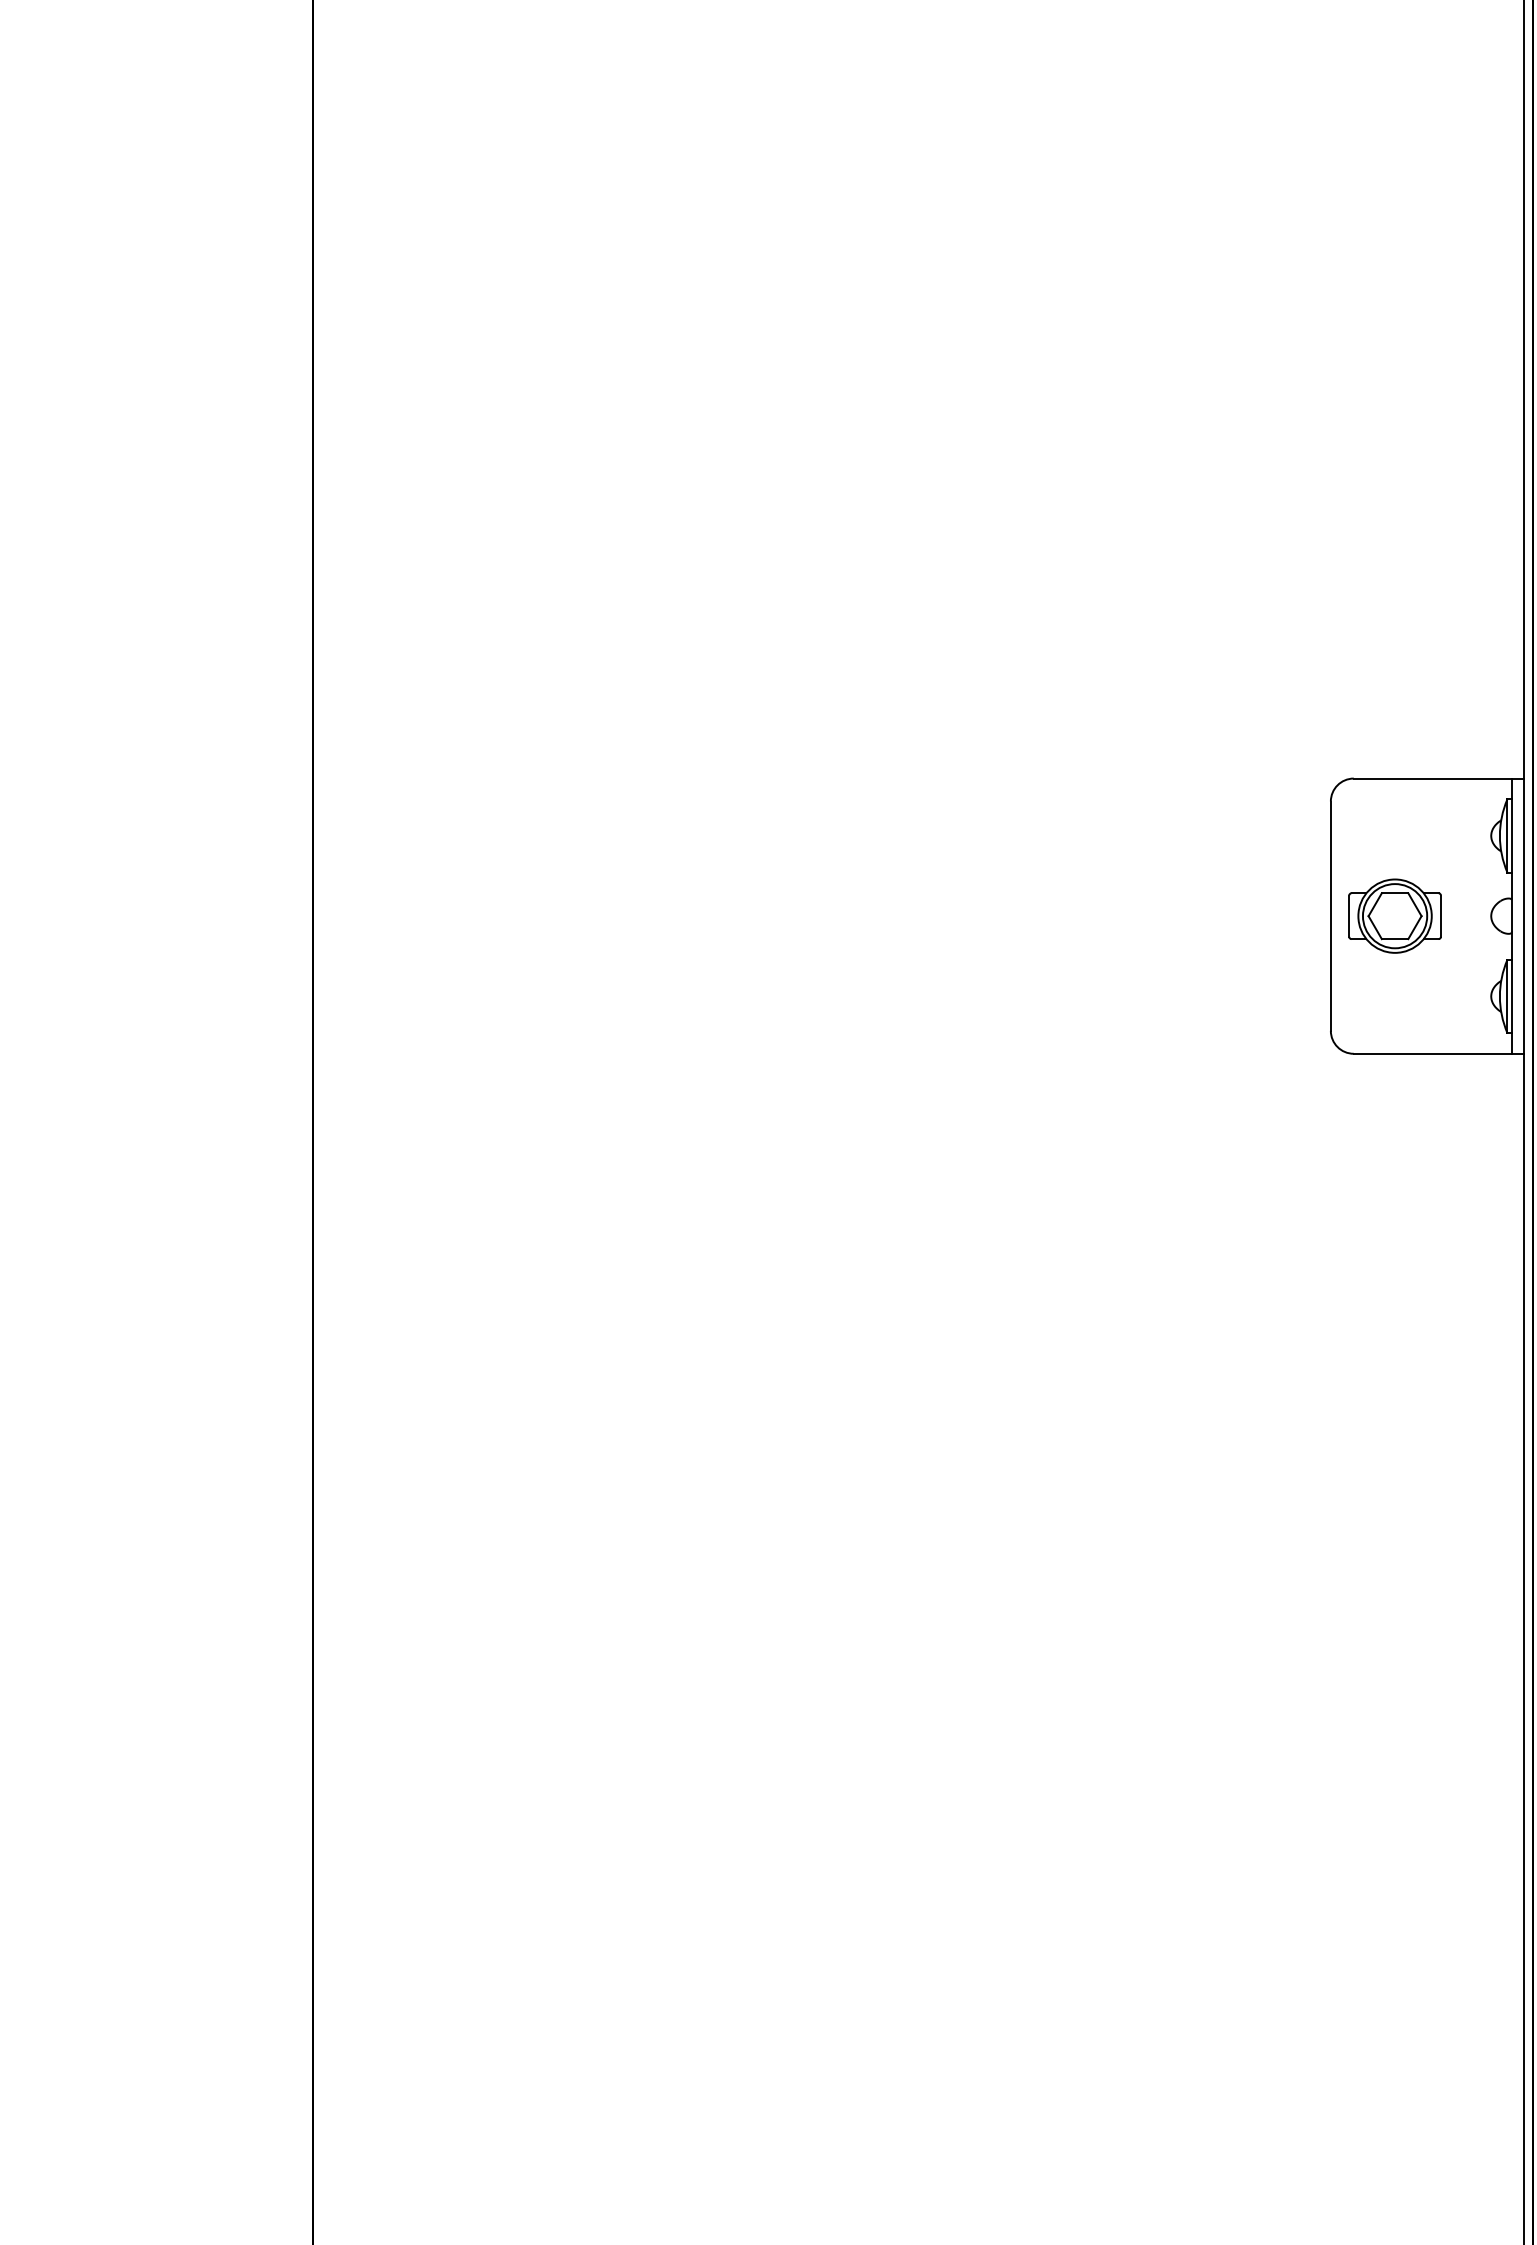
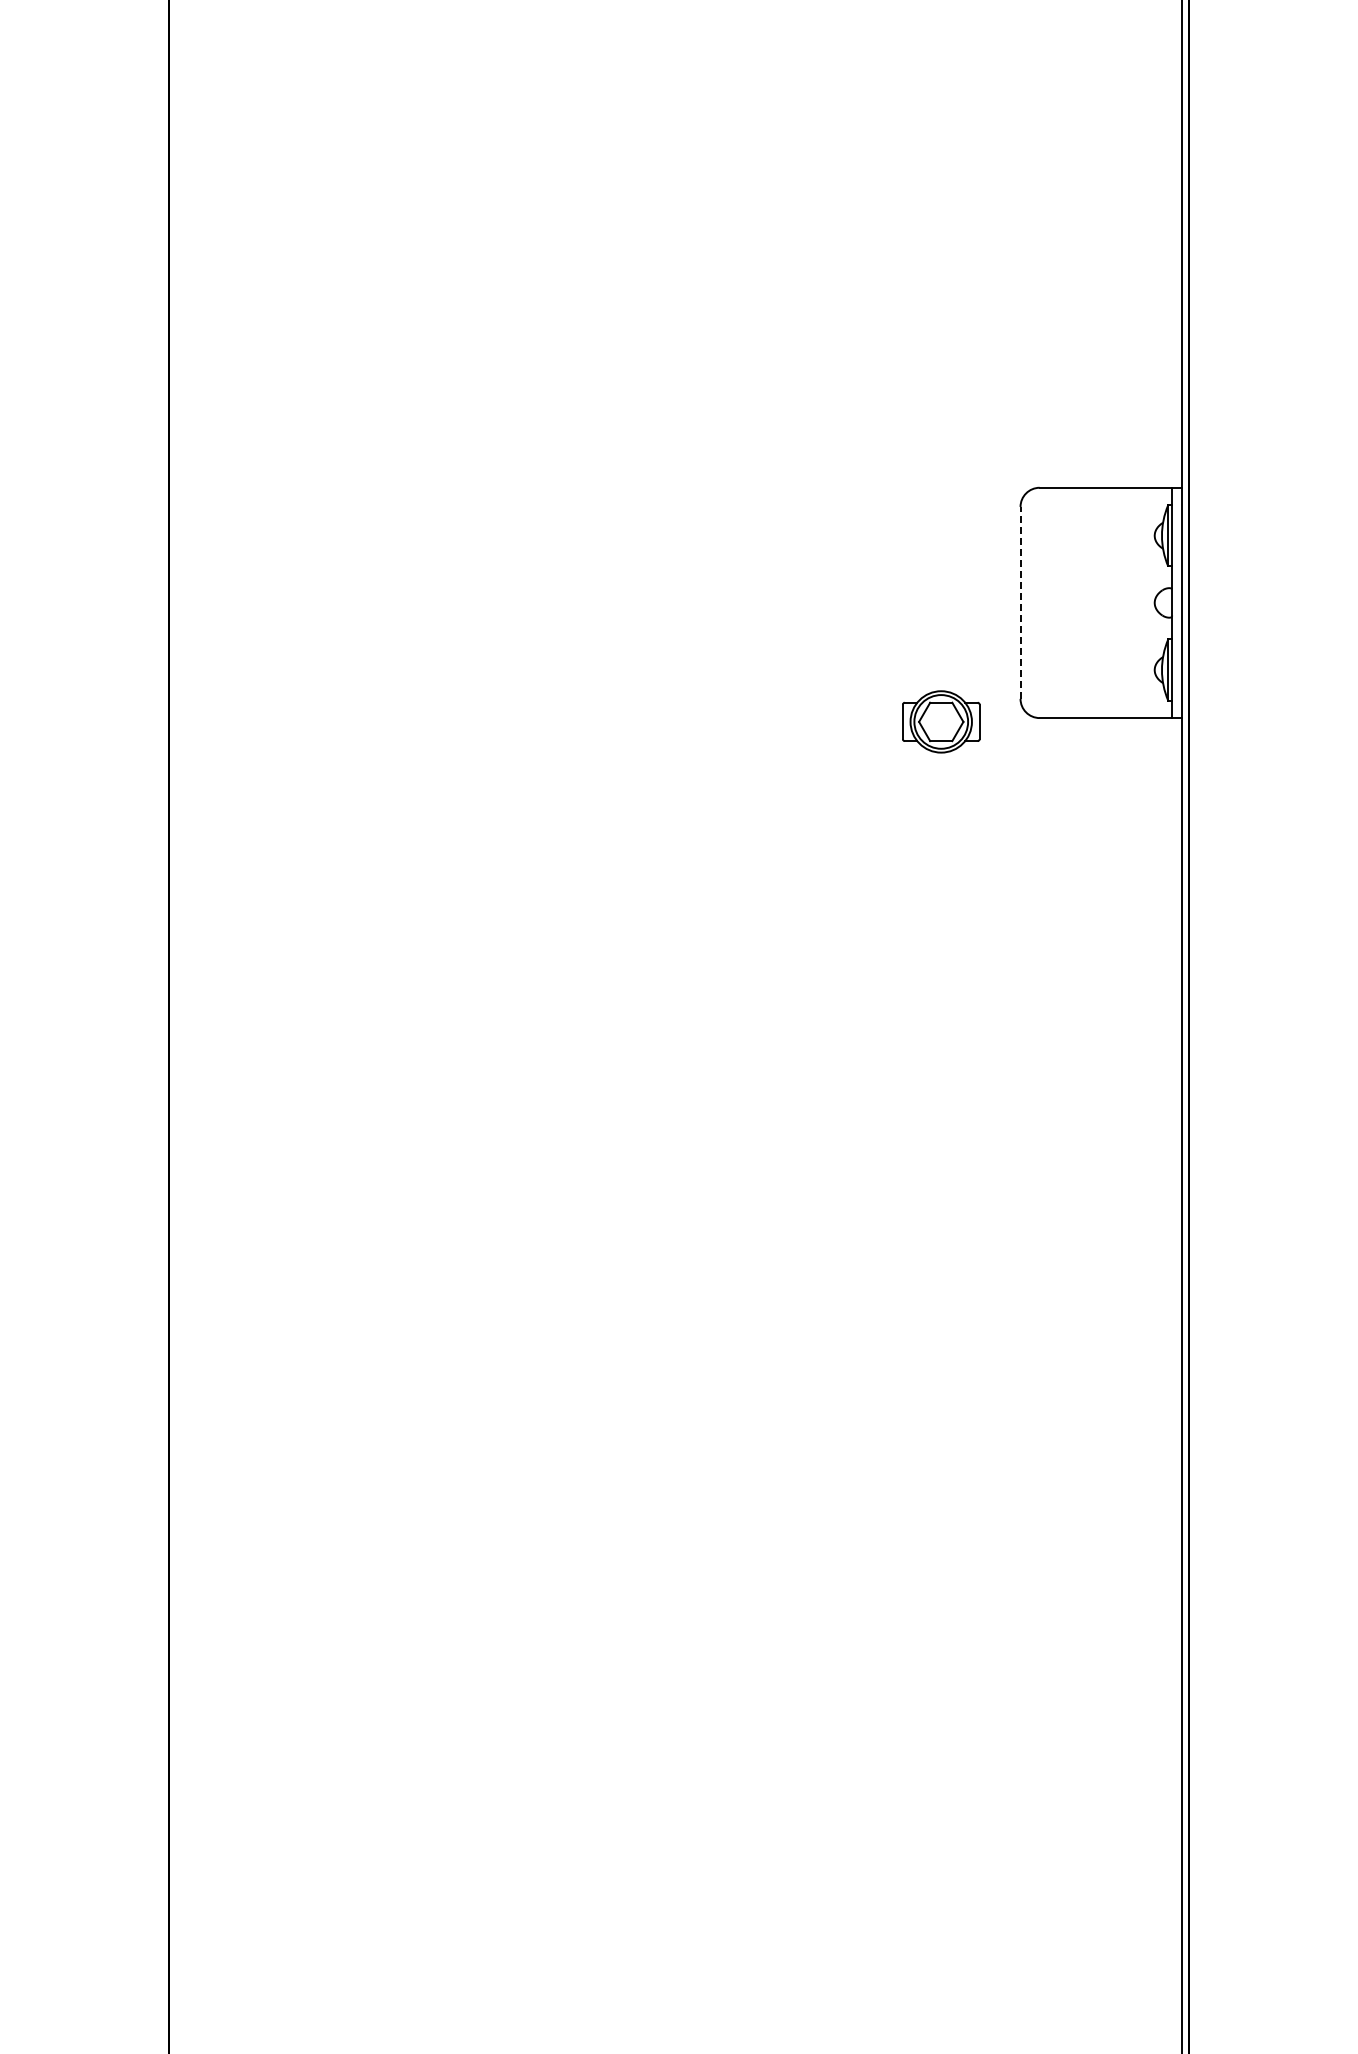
line: (1330, 915) -> (1020, 602), solid -> dashed
part: (1395, 915) -> (941, 721), moved

